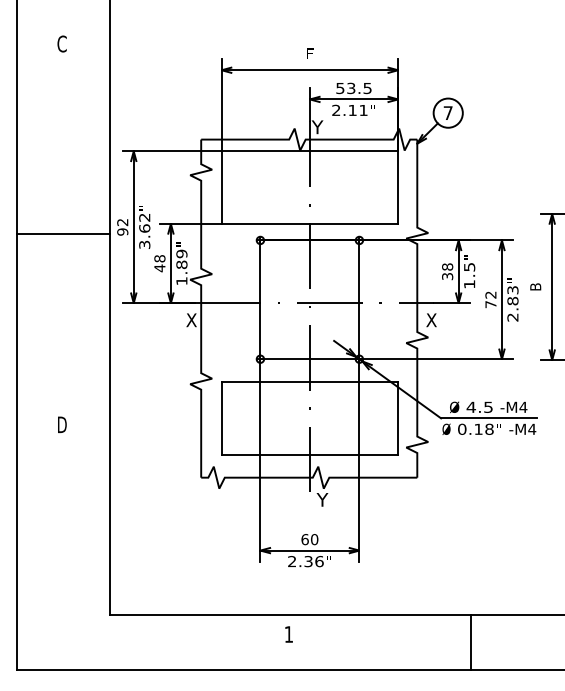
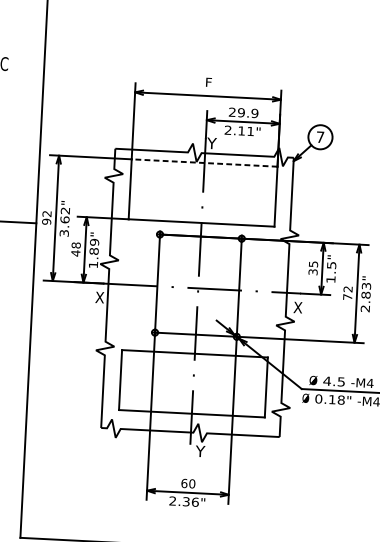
text: (353, 88) -> (243, 112), 53.5 -> 29.9
line: (309, 151) -> (204, 163), solid -> dashed
text: (447, 266) -> (313, 263), 38 -> 35

